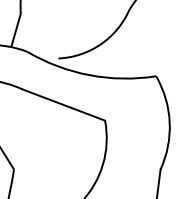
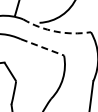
arc: (88, 74) -> (55, 31), solid -> dashed
line: (64, 105) -> (42, 47), solid -> dashed

